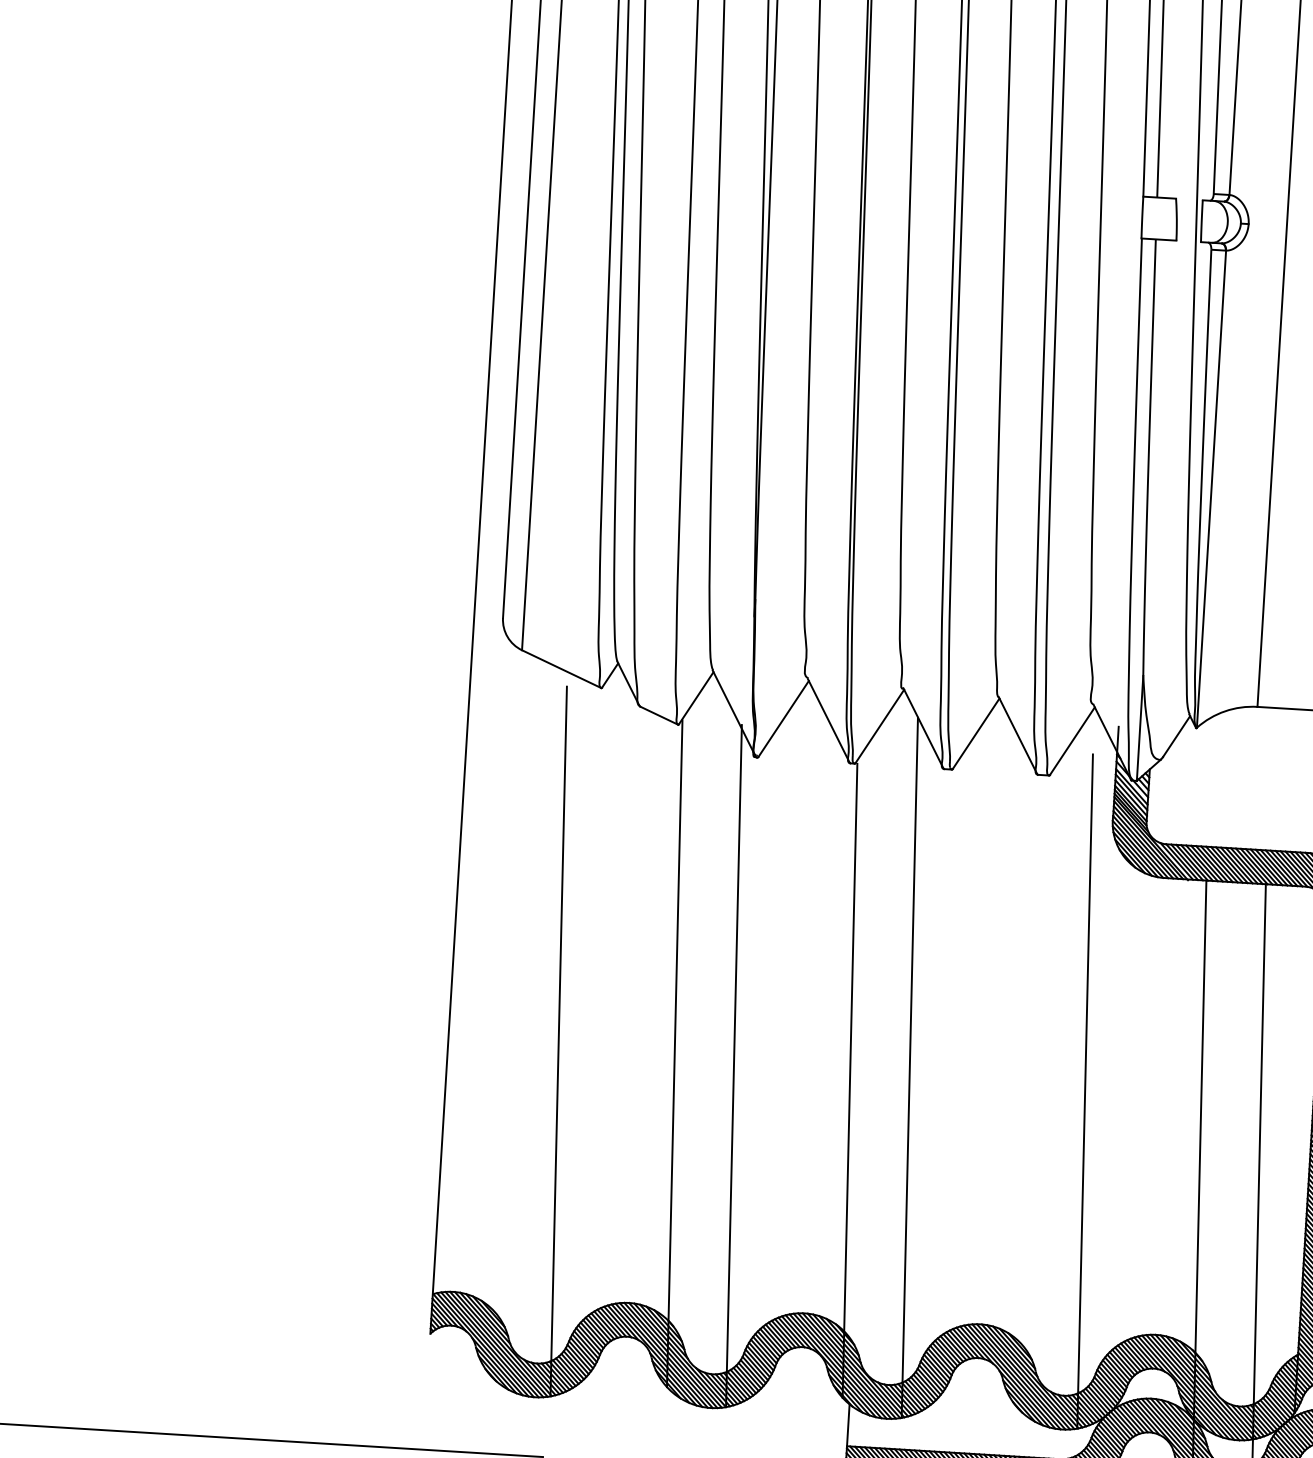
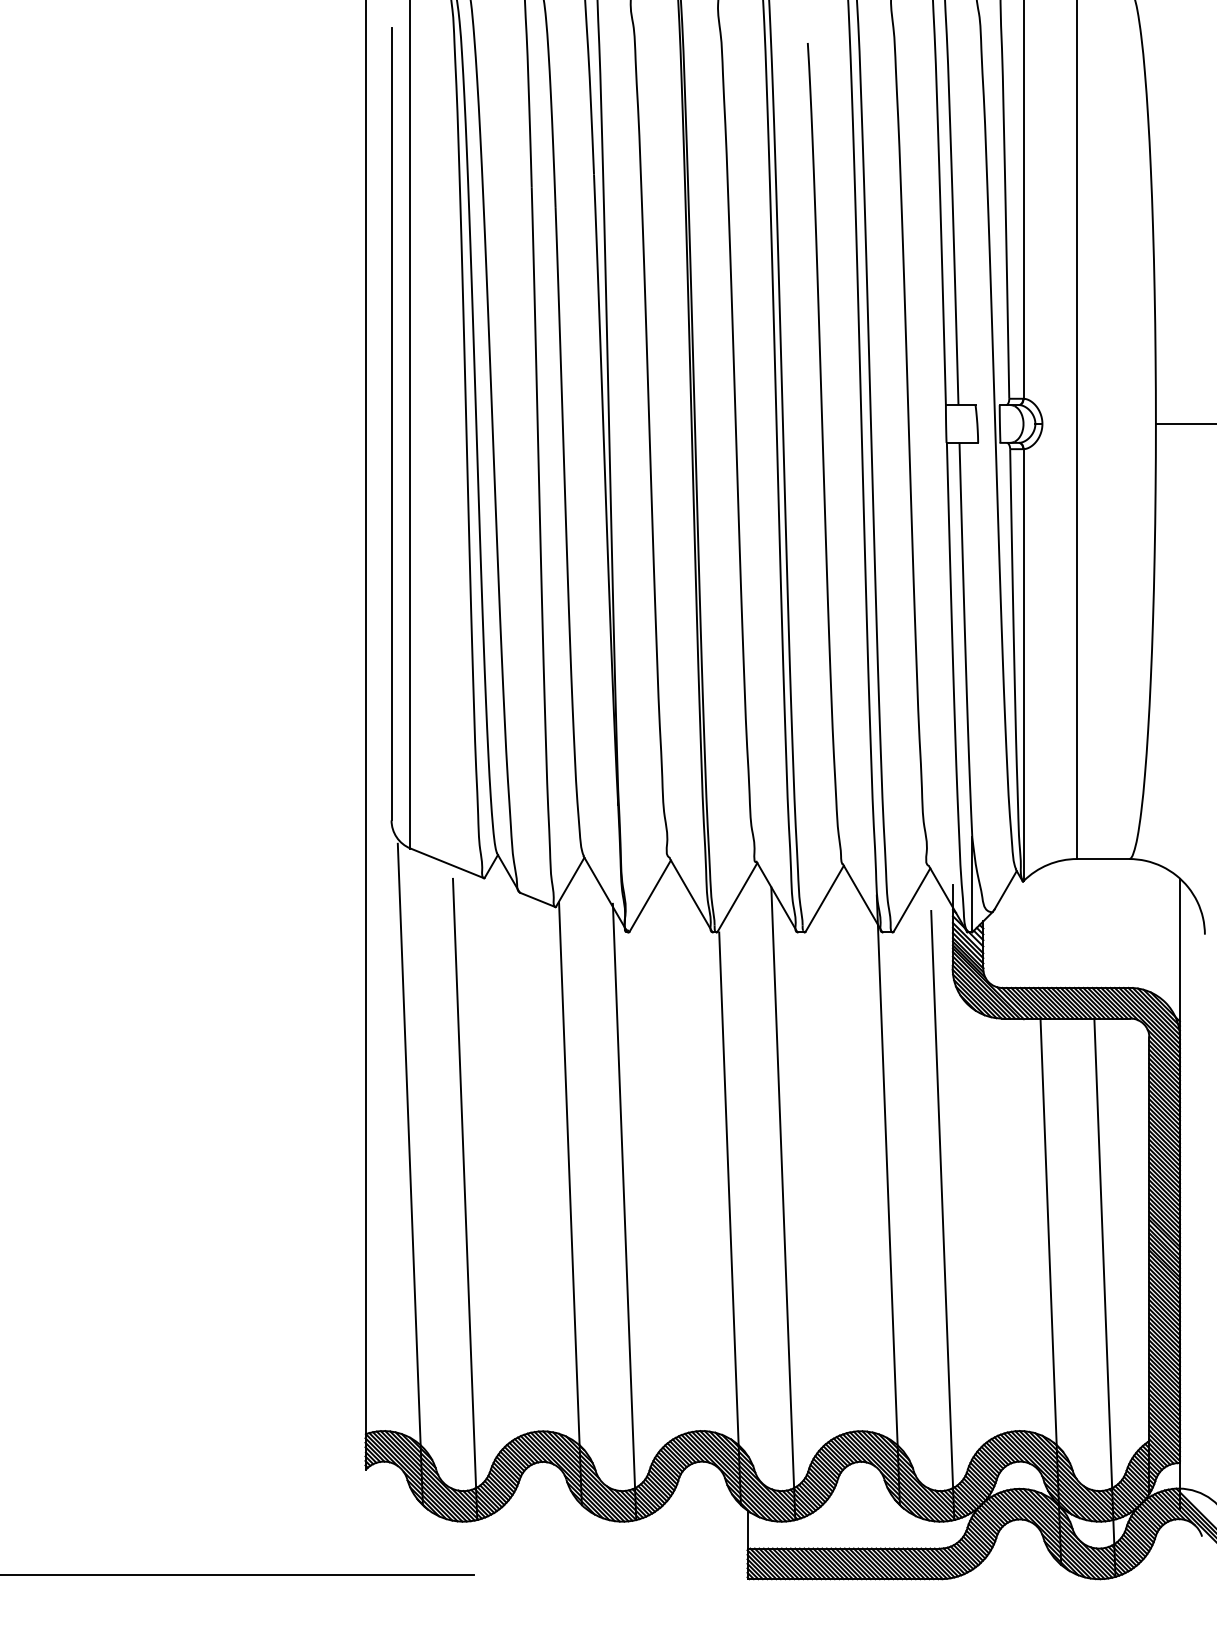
line: (499, 1009) -> (409, 1173), added
line: (1025, 1070) -> (887, 1199), added

